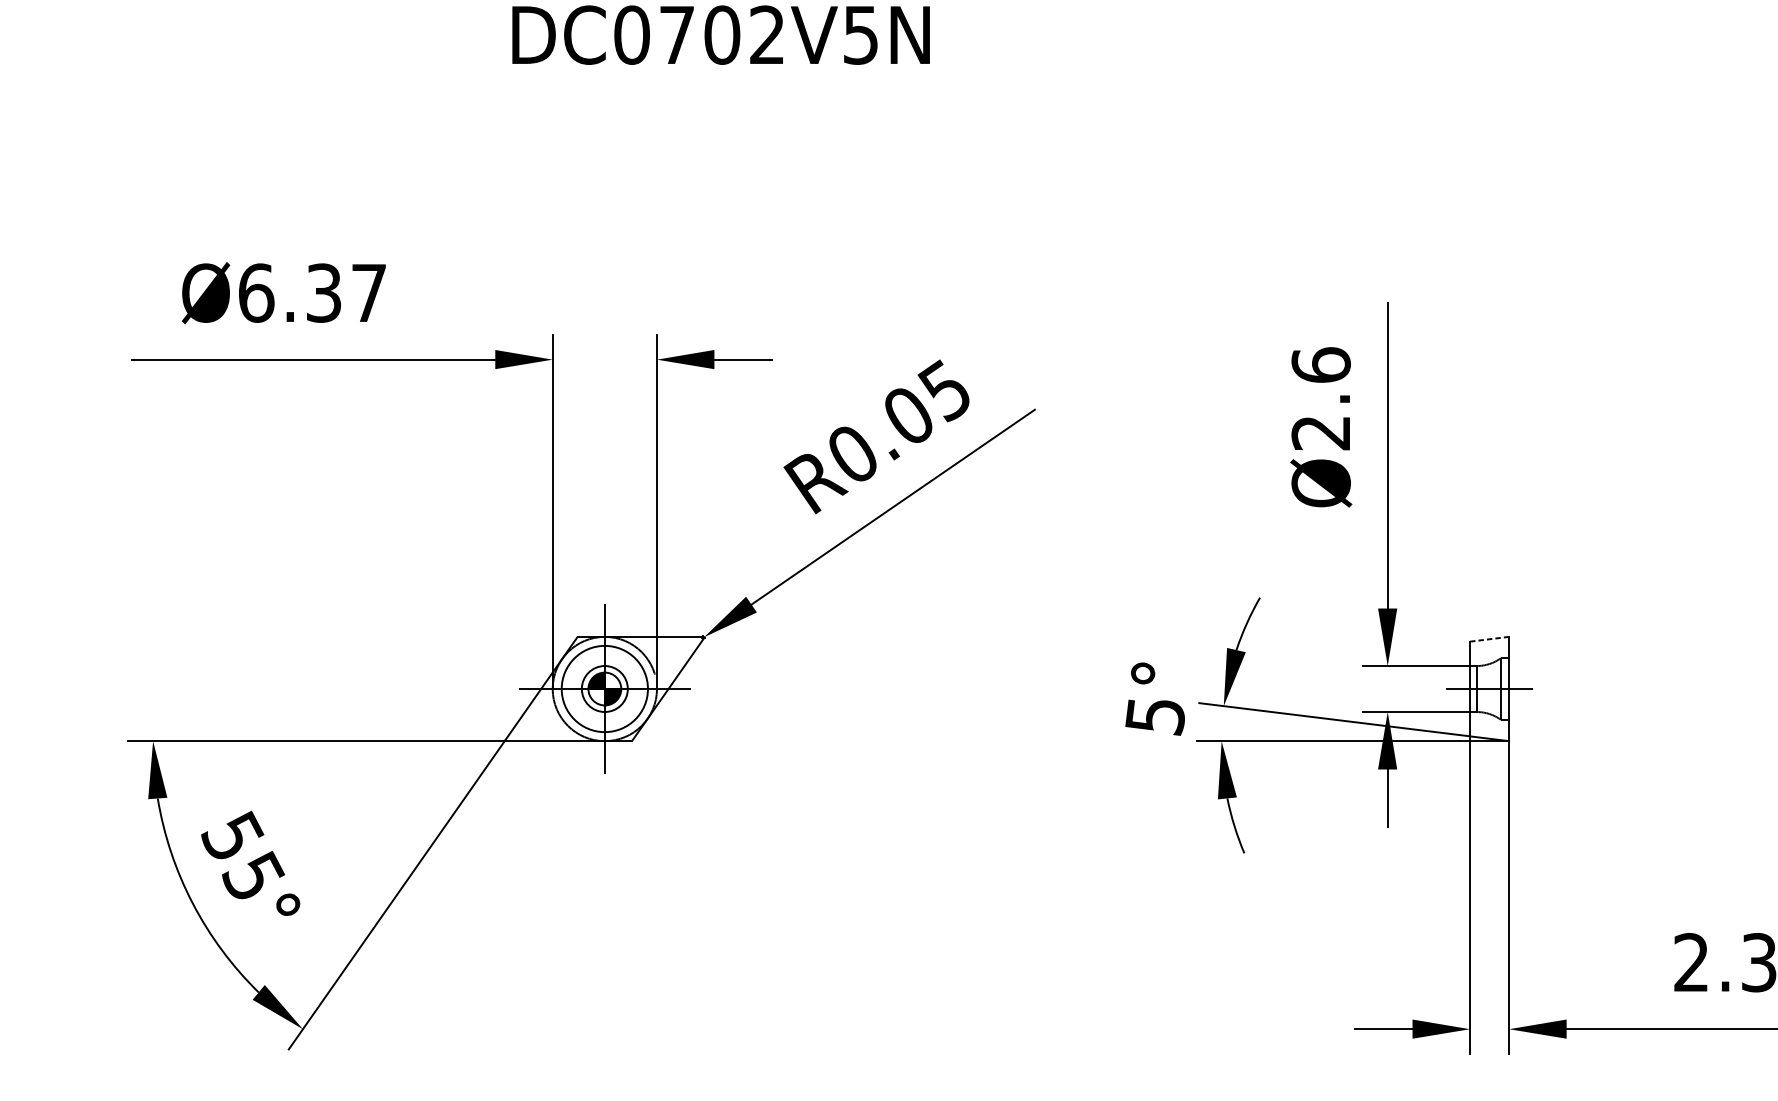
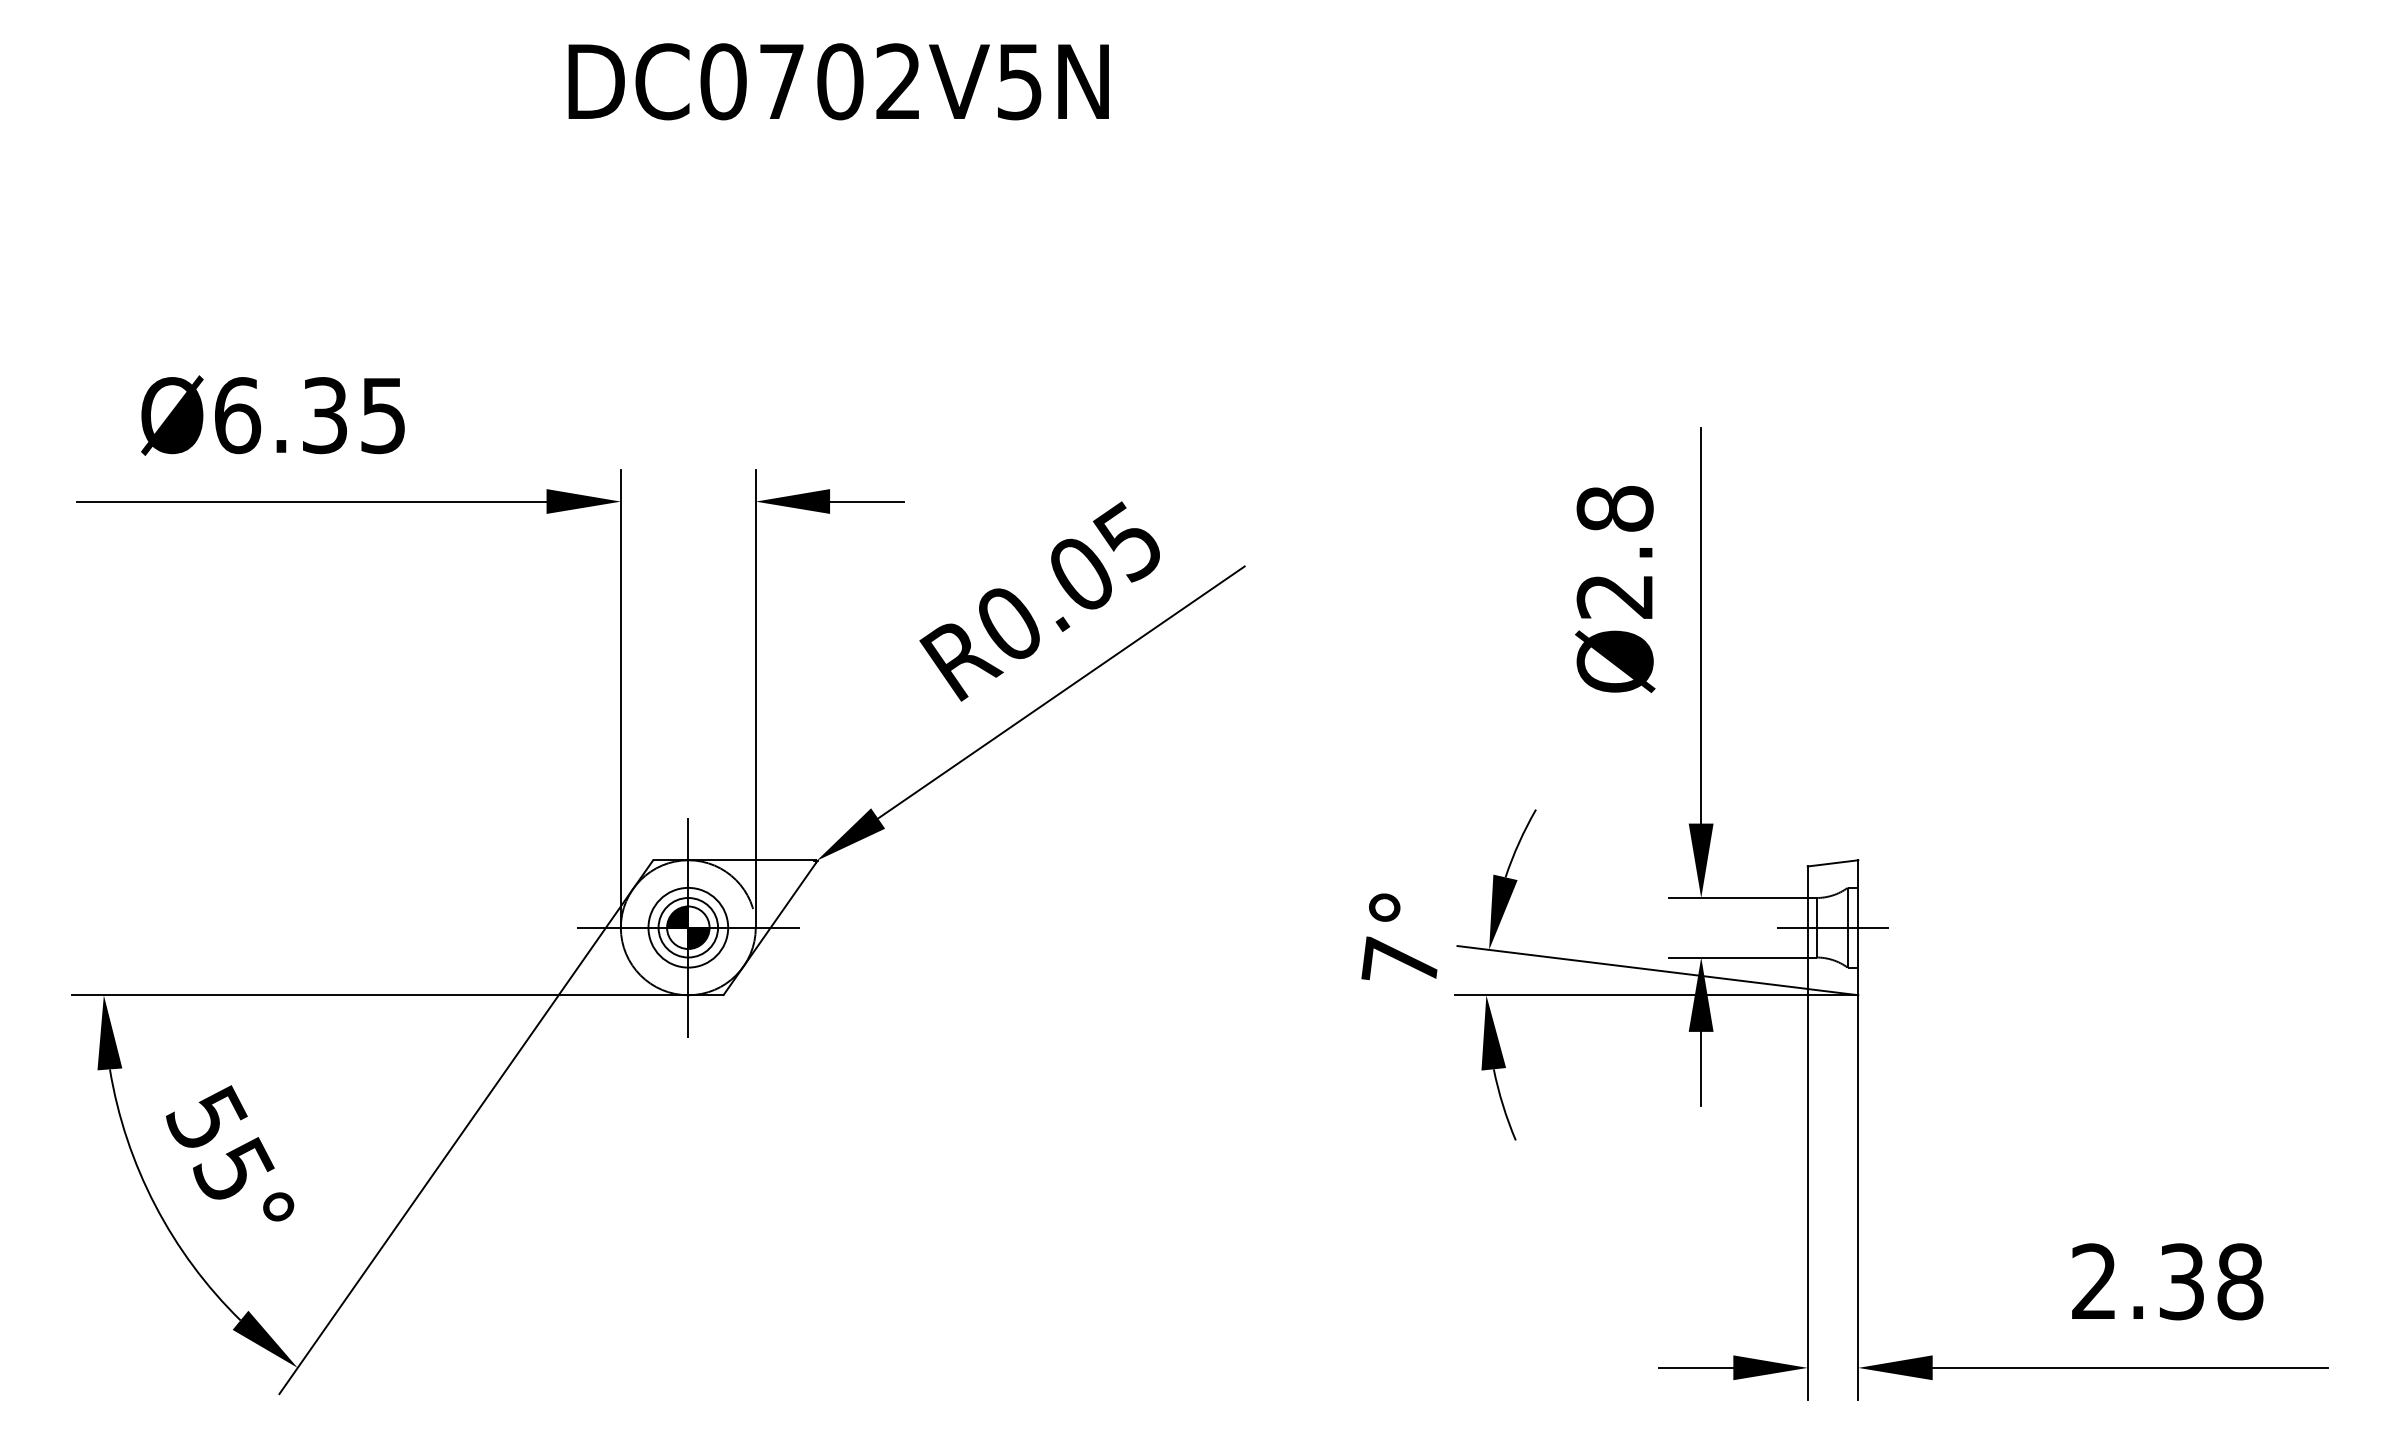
text: (368, 293) -> (382, 416), Ø6.37 -> Ø6.35
text: (1320, 364) -> (1614, 508), Ø2.6 -> Ø2.8
line: (1489, 639) -> (1833, 863), dashed -> solid
circle: (604, 688) -> (688, 927), size x0.71
text: (1154, 715) -> (1399, 962), 5° -> 7°

